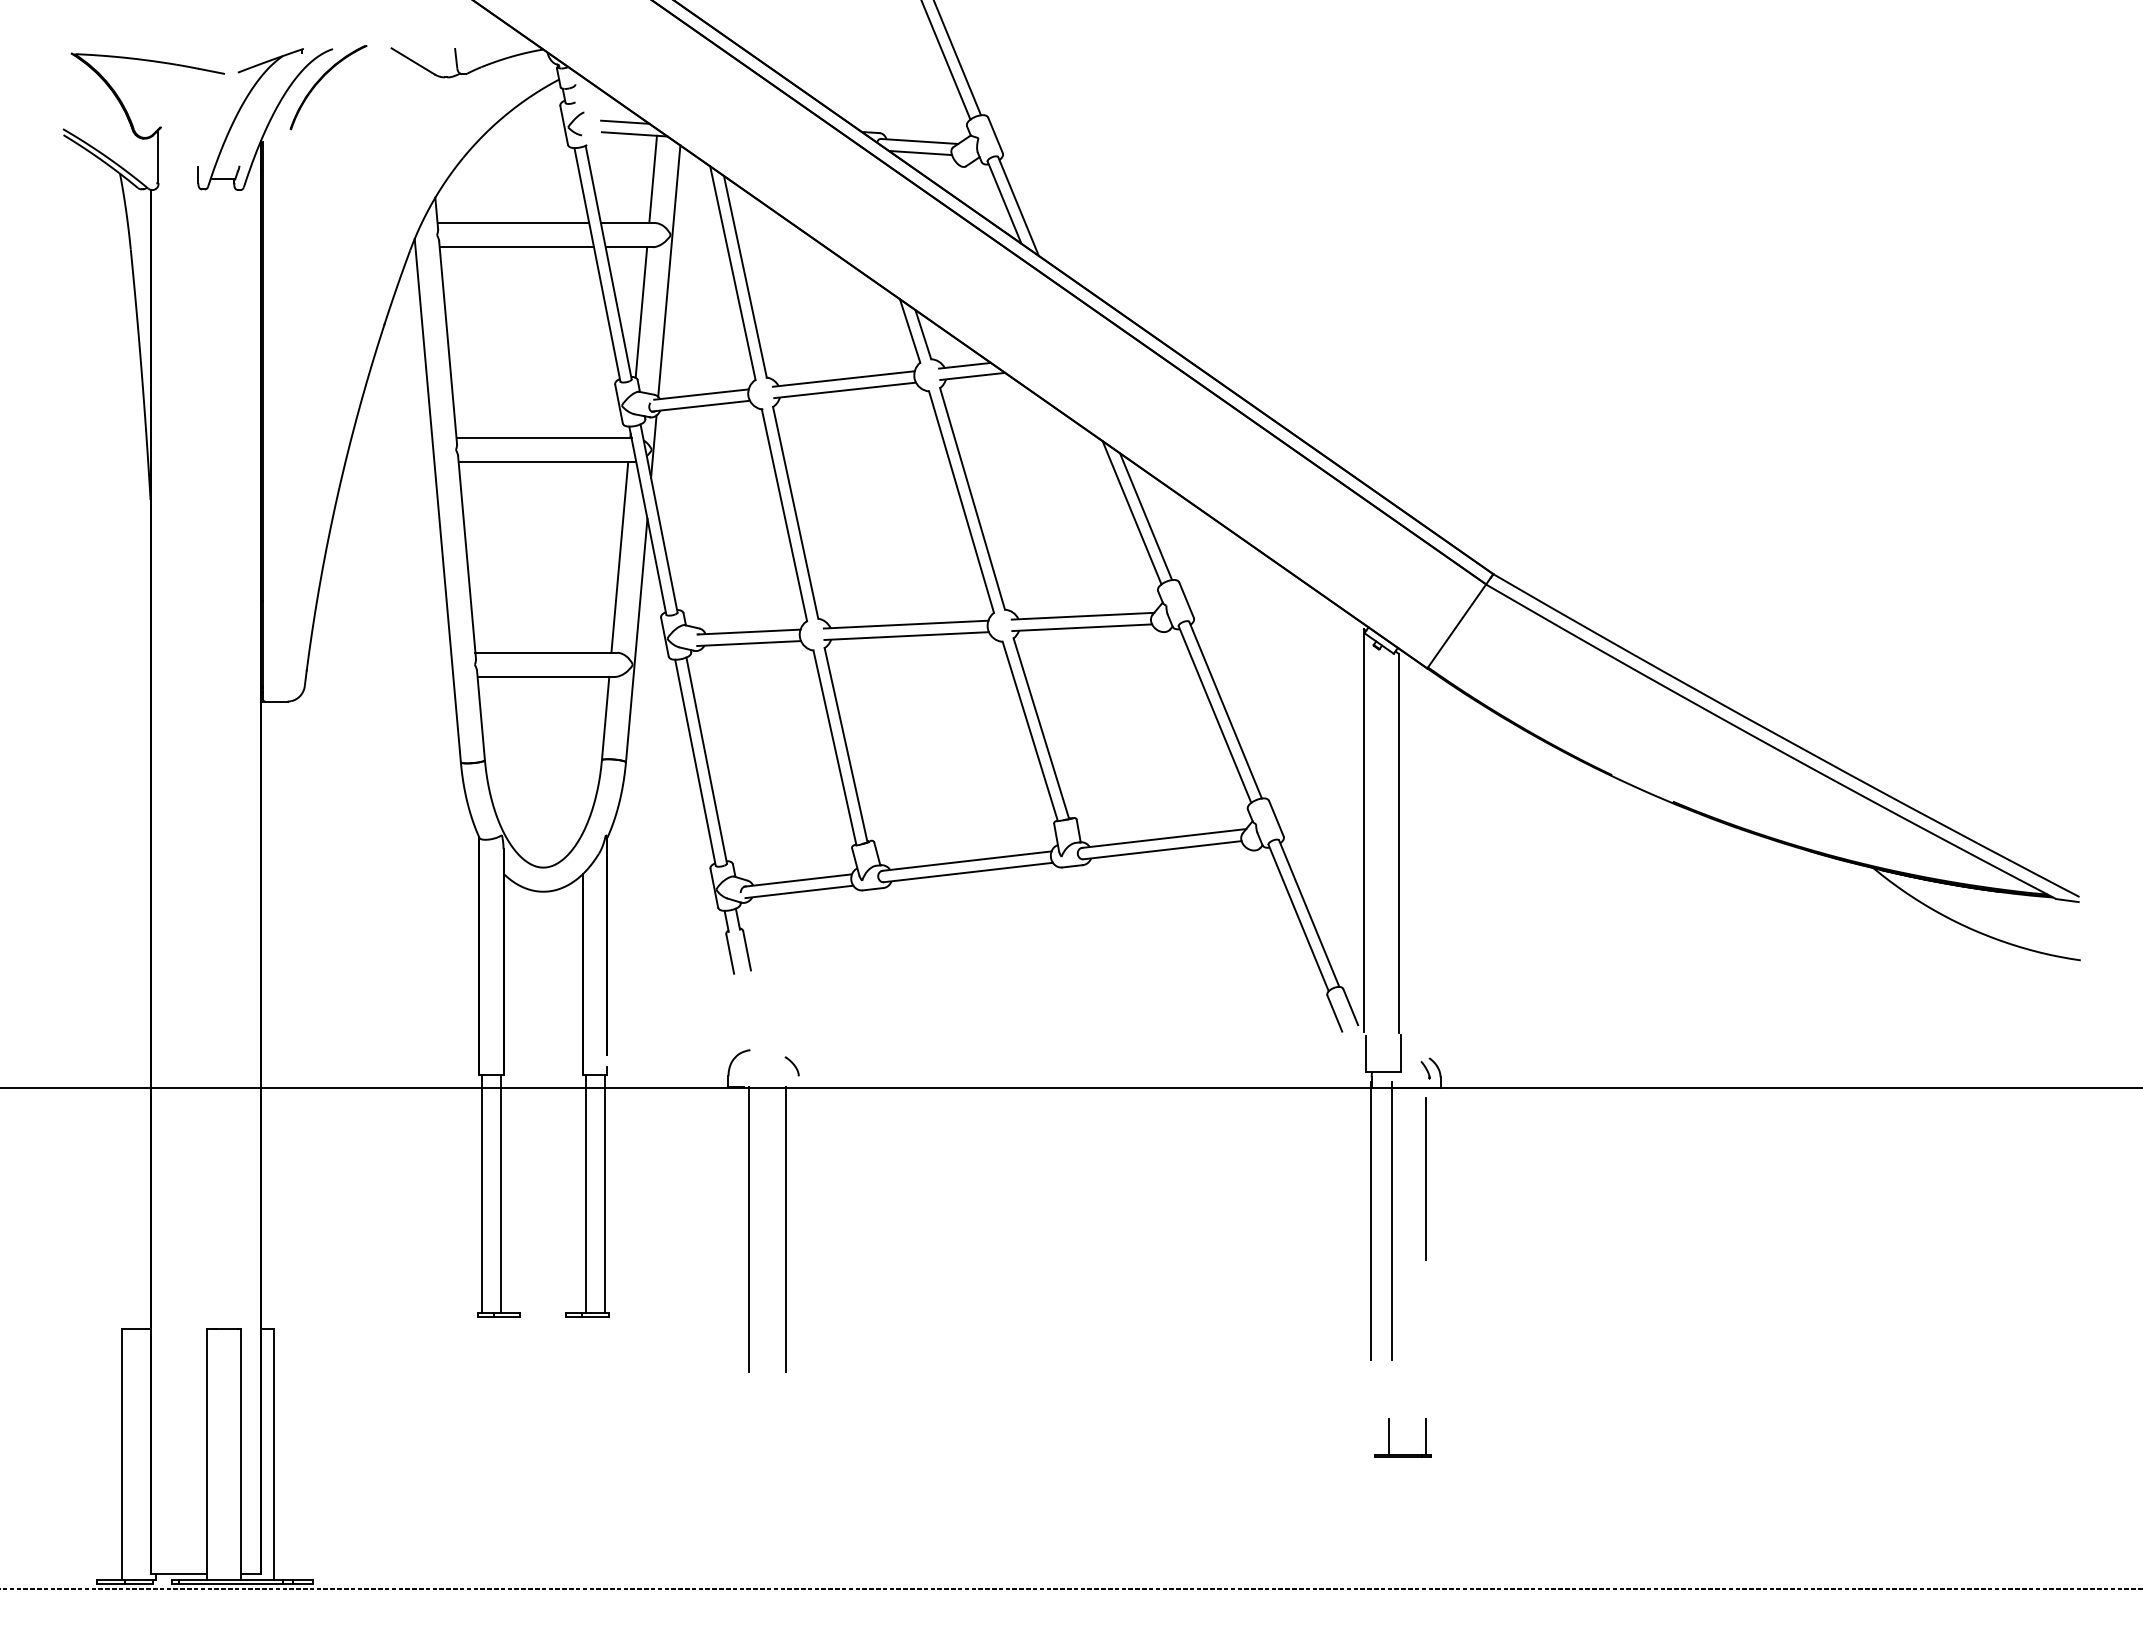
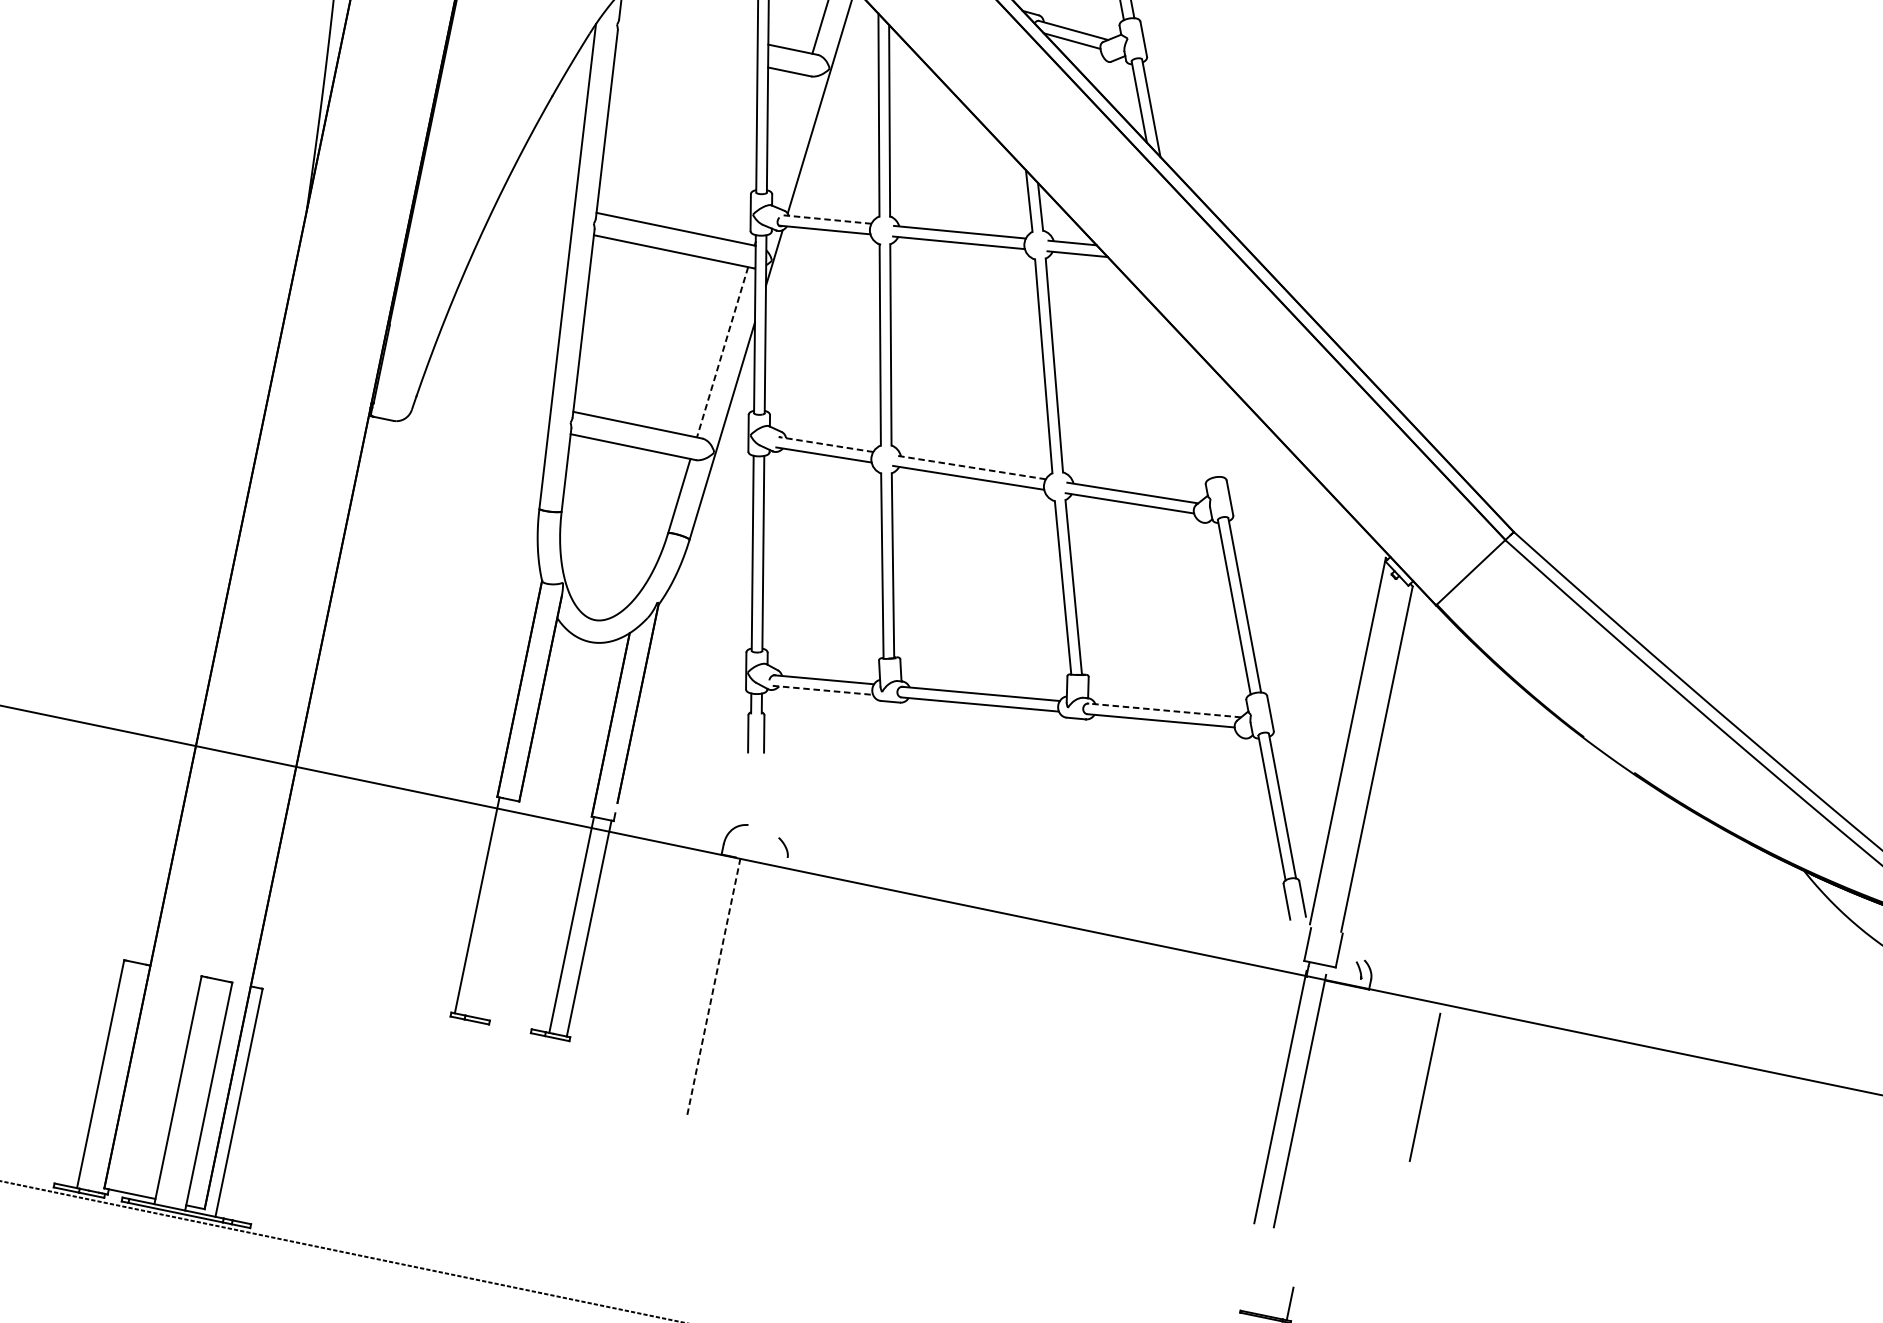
line: (513, 223) -> (688, 28), removed
line: (516, 247) -> (686, 50), removed
line: (641, 312) -> (788, 133), removed
line: (701, 394) -> (827, 219), solid -> dashed
line: (1131, 512) -> (1196, 407), removed
line: (1146, 516) -> (1209, 414), removed
line: (619, 557) -> (722, 352), solid -> dashed
line: (905, 624) -> (969, 467), solid -> dashed
line: (749, 632) -> (826, 445), solid -> dashed
line: (1164, 838) -> (1165, 710), solid -> dashed
line: (799, 891) -> (823, 689), solid -> dashed
line: (1425, 1178) -> (1424, 1086), moved
line: (501, 1193) -> (495, 908), removed
line: (749, 1229) -> (713, 987), solid -> dashed
line: (786, 1229) -> (747, 994), removed
line: (1388, 1436) -> (1256, 1296), removed

